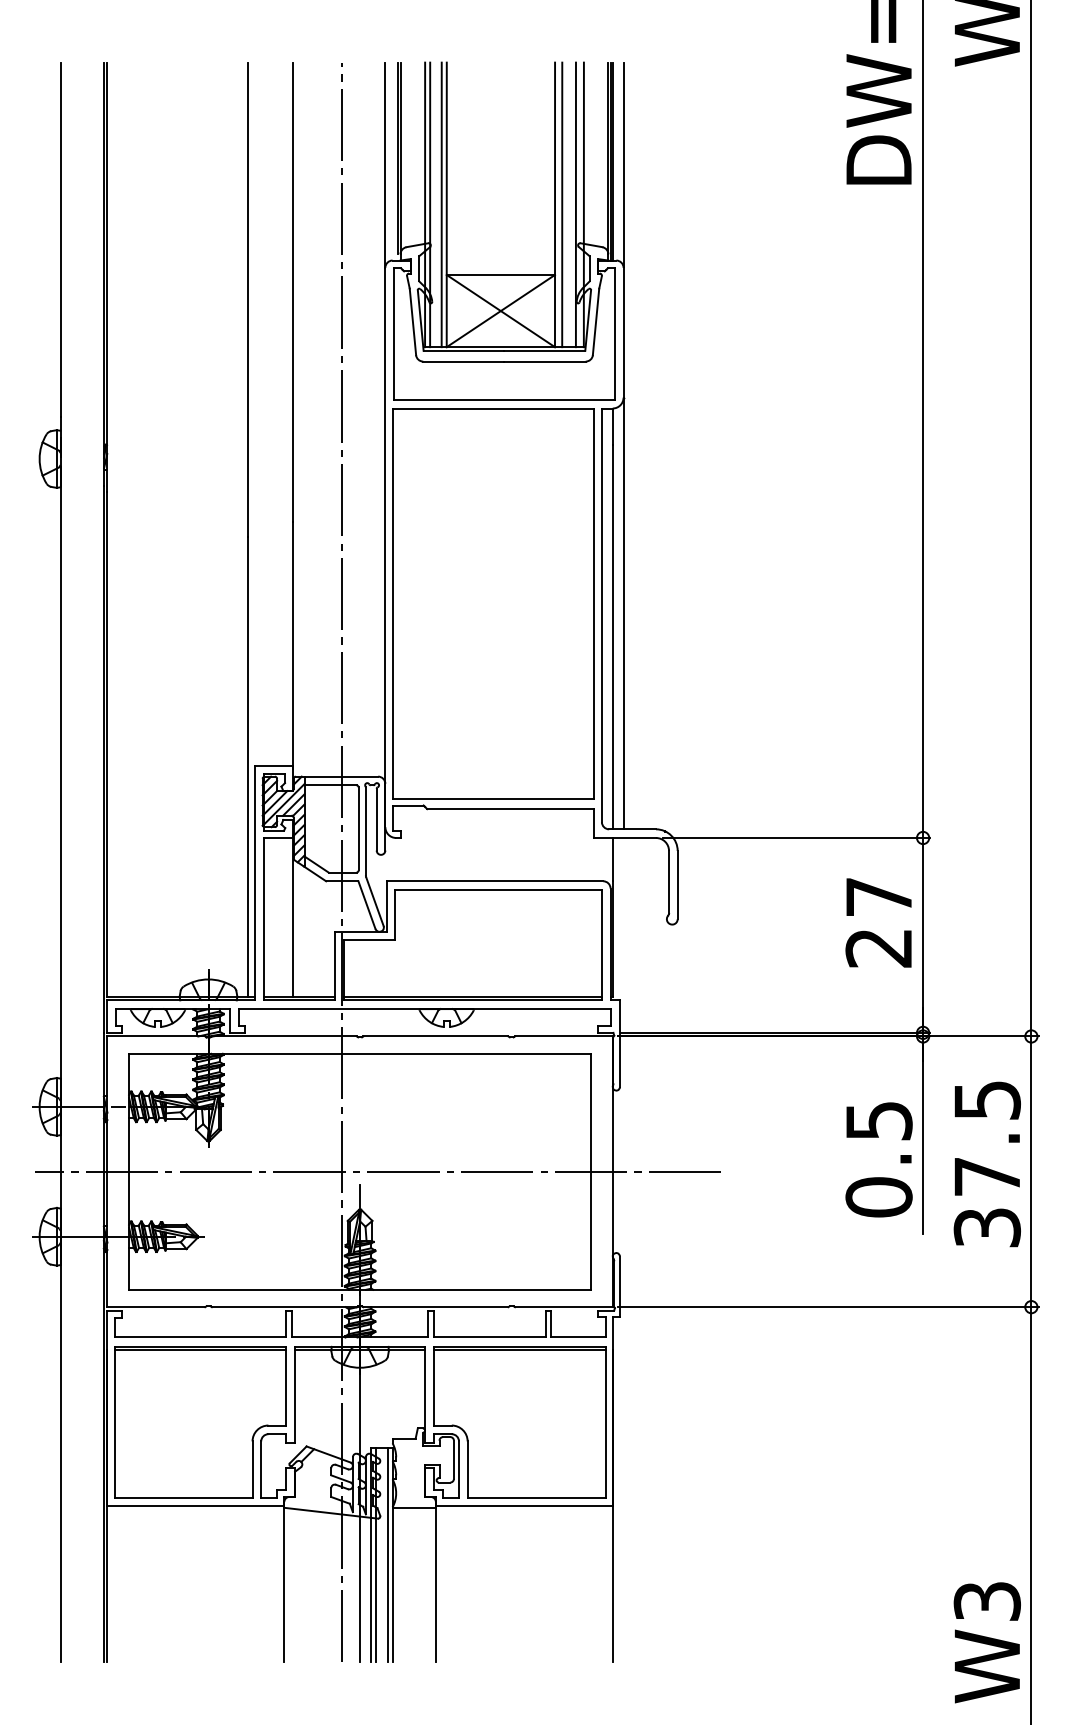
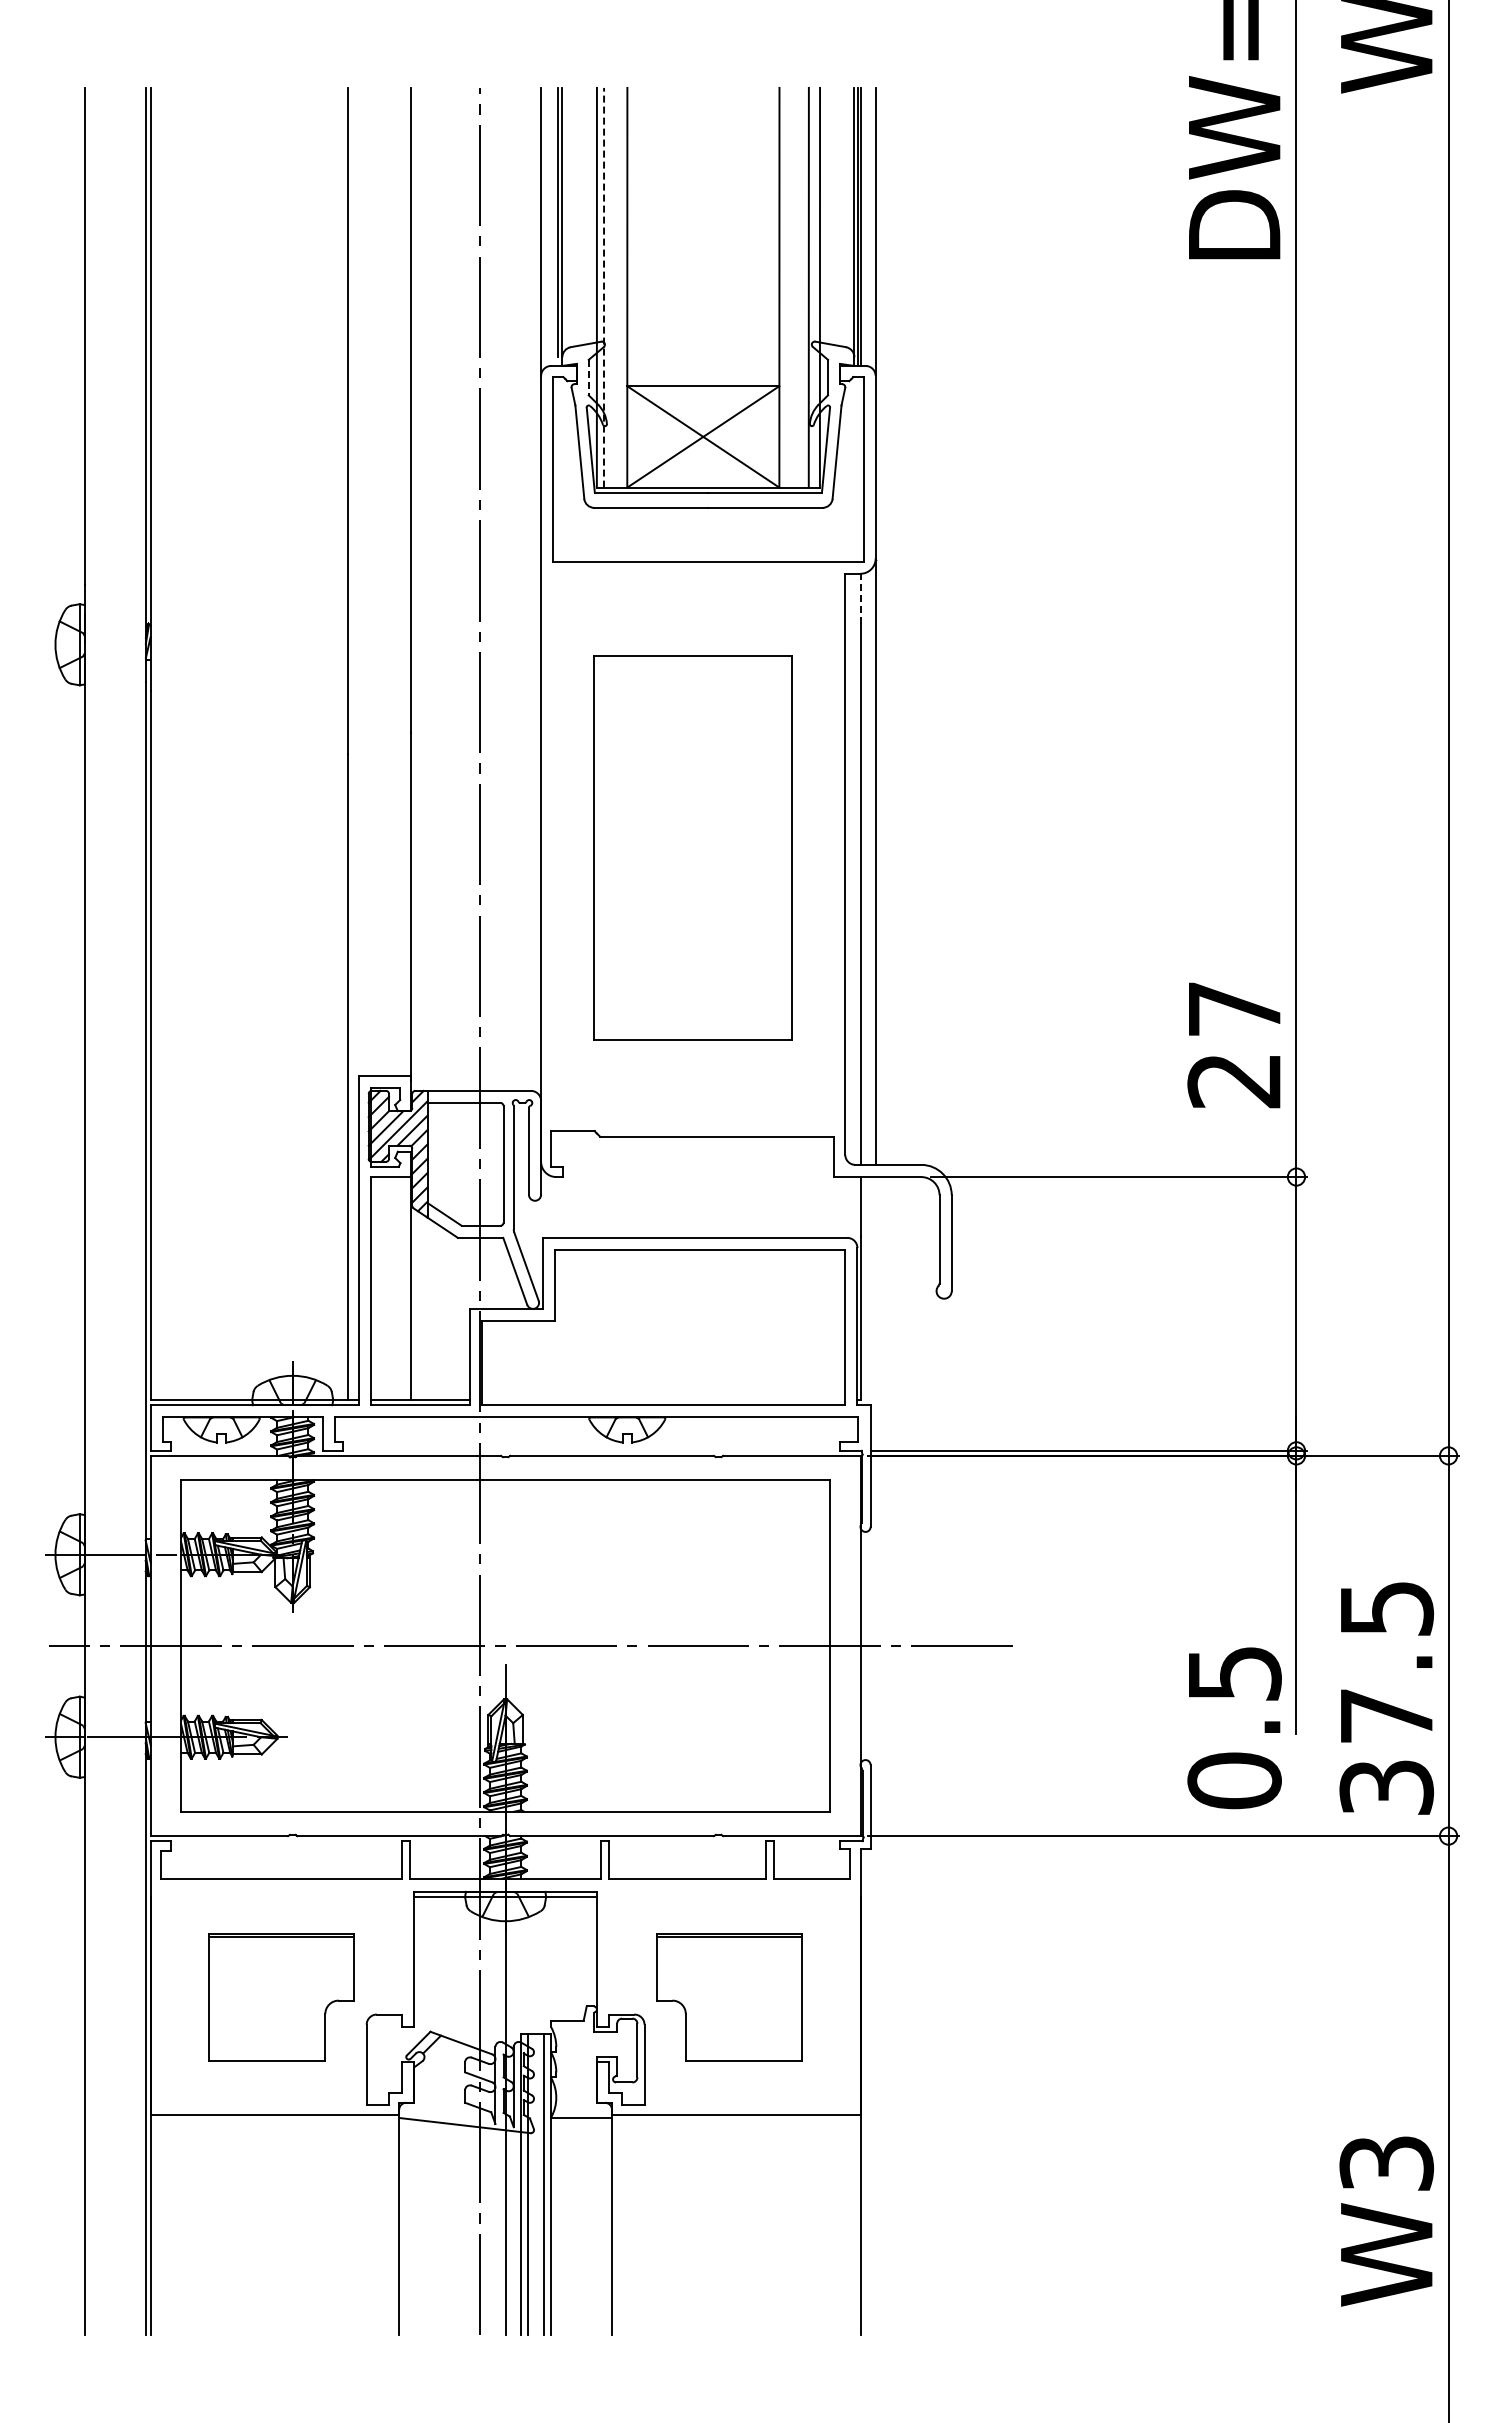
line: (430, 204) -> (604, 287), solid -> dashed
line: (441, 204) -> (620, 287), removed
line: (562, 204) -> (789, 287), removed
line: (419, 268) -> (588, 377), solid -> dashed
line: (612, 426) -> (860, 598), solid -> dashed
part: (493, 603) -> (692, 847), size x0.7
text: (878, 923) -> (1233, 1045), moved
line: (472, 997) -> (663, 1400), removed
text: (878, 1160) -> (1234, 1728), moved
text: (987, 1164) -> (1386, 1698), moved
part: (200, 1422) -> (281, 1997), size x0.6
part: (519, 1422) -> (729, 1997), size x0.6
text: (987, 1642) -> (1386, 2221), moved

